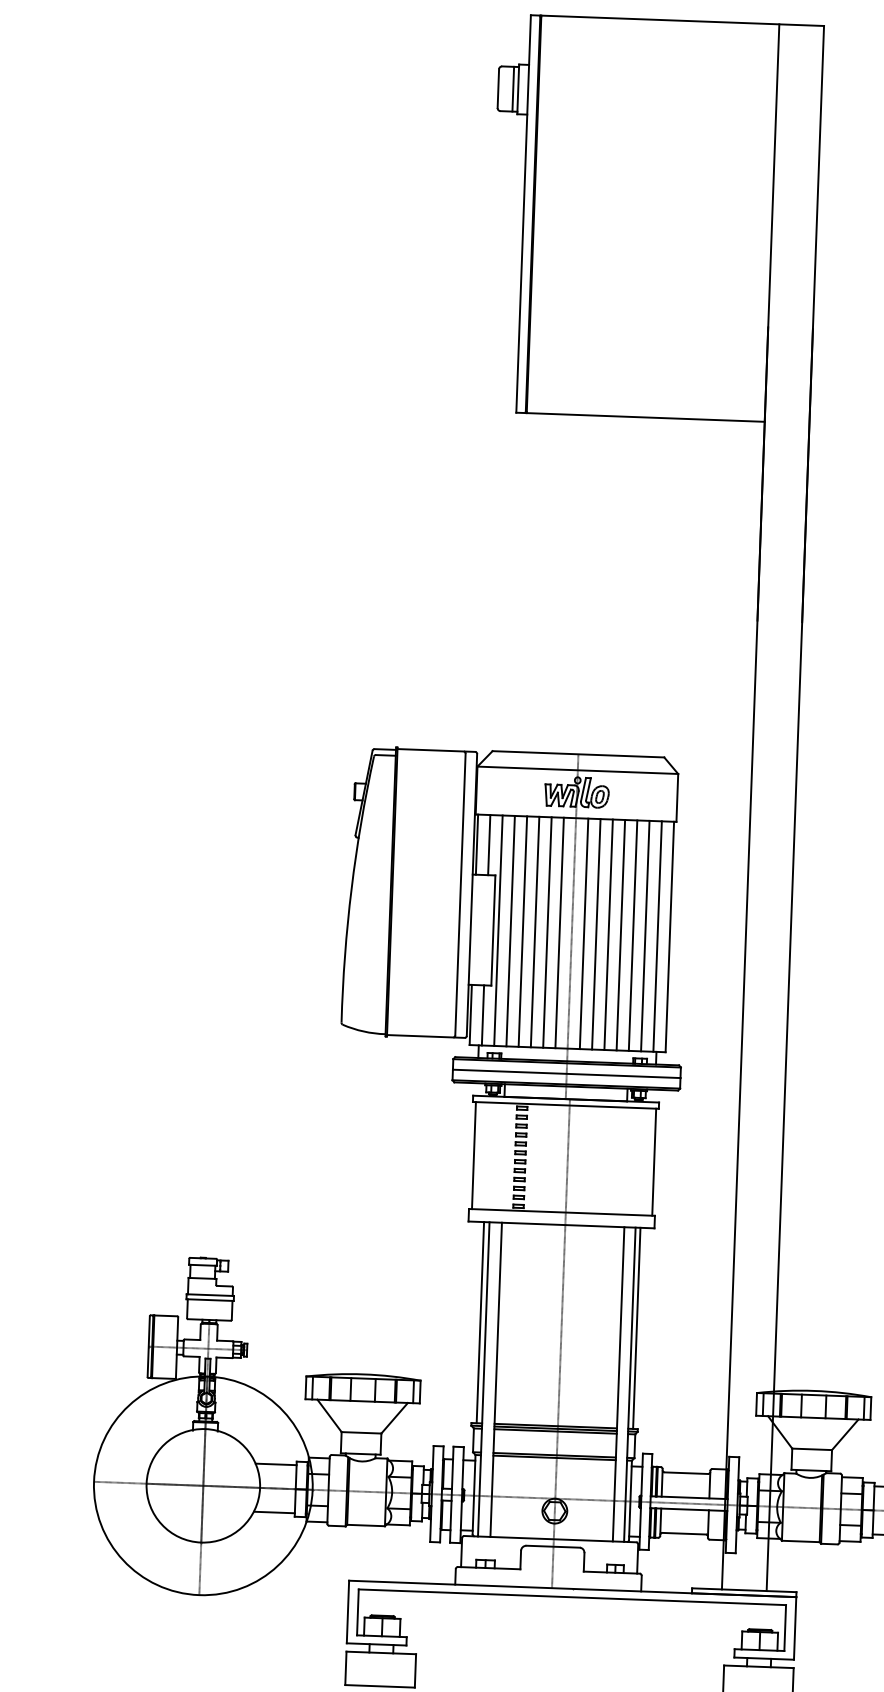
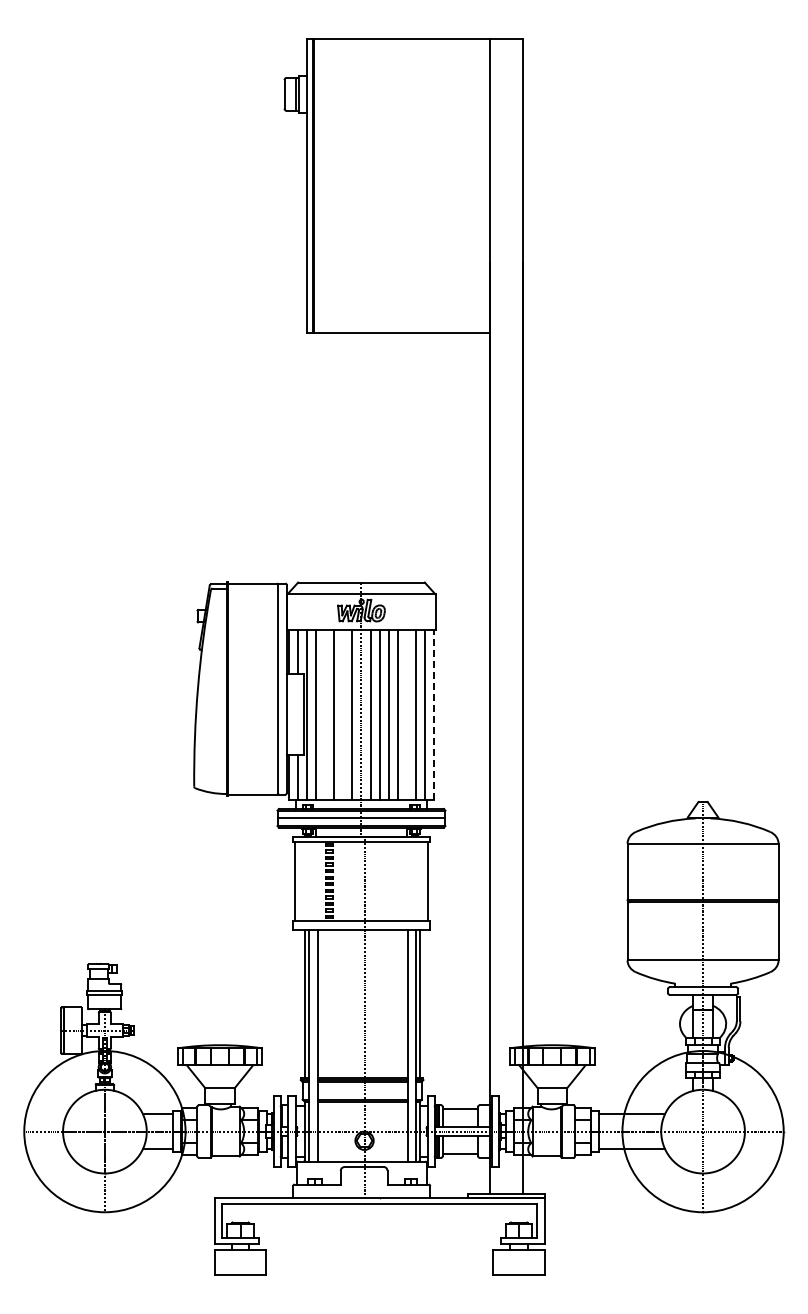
line: (523, 931) -> (325, 714), removed
line: (547, 932) -> (343, 714), removed
line: (632, 935) -> (406, 714), removed
line: (669, 936) -> (433, 714), solid -> dashed

